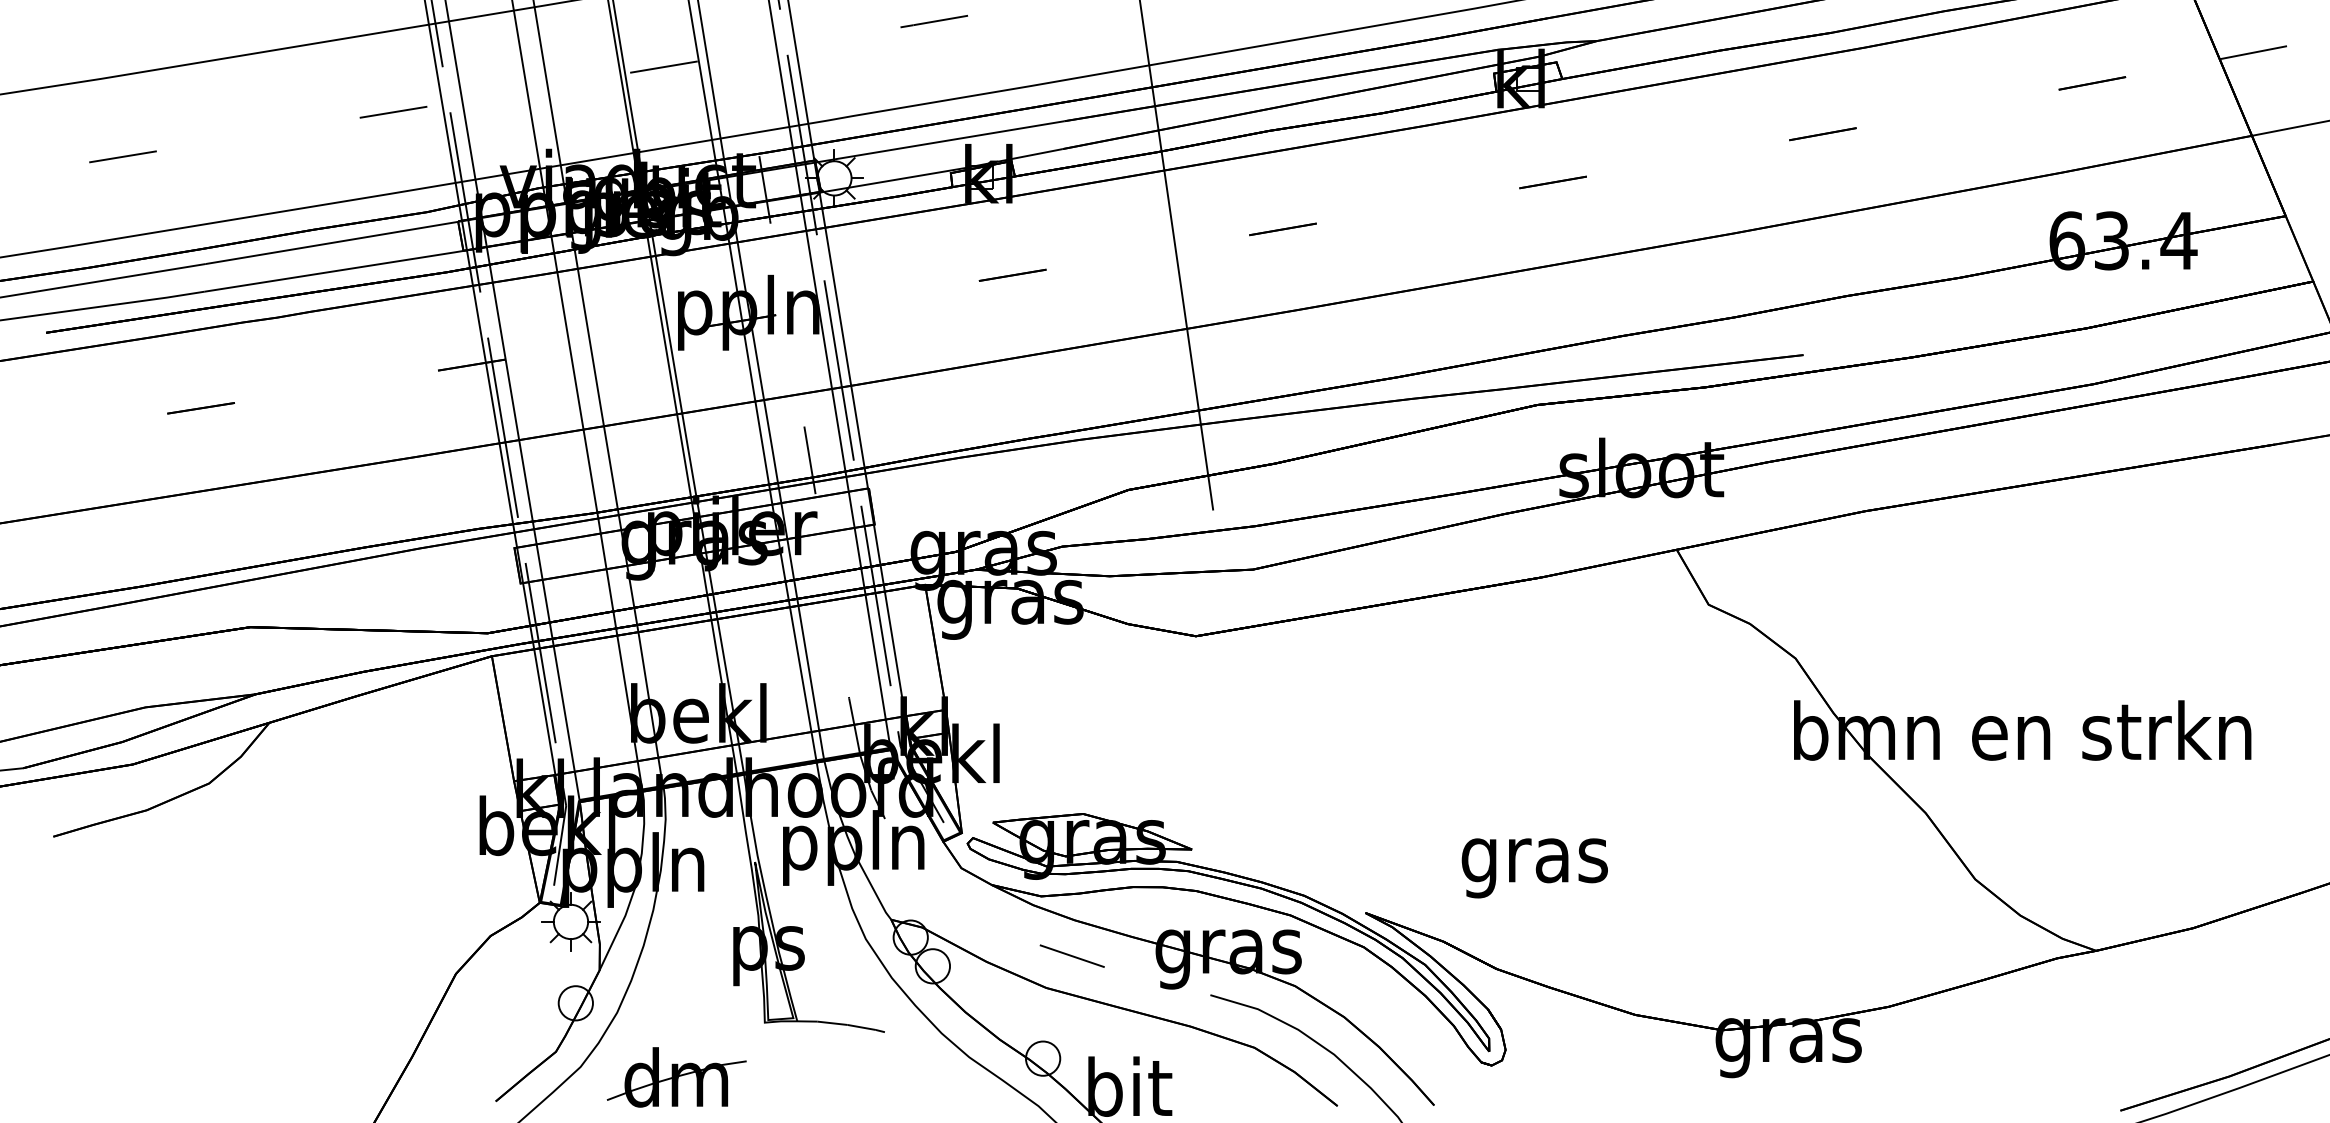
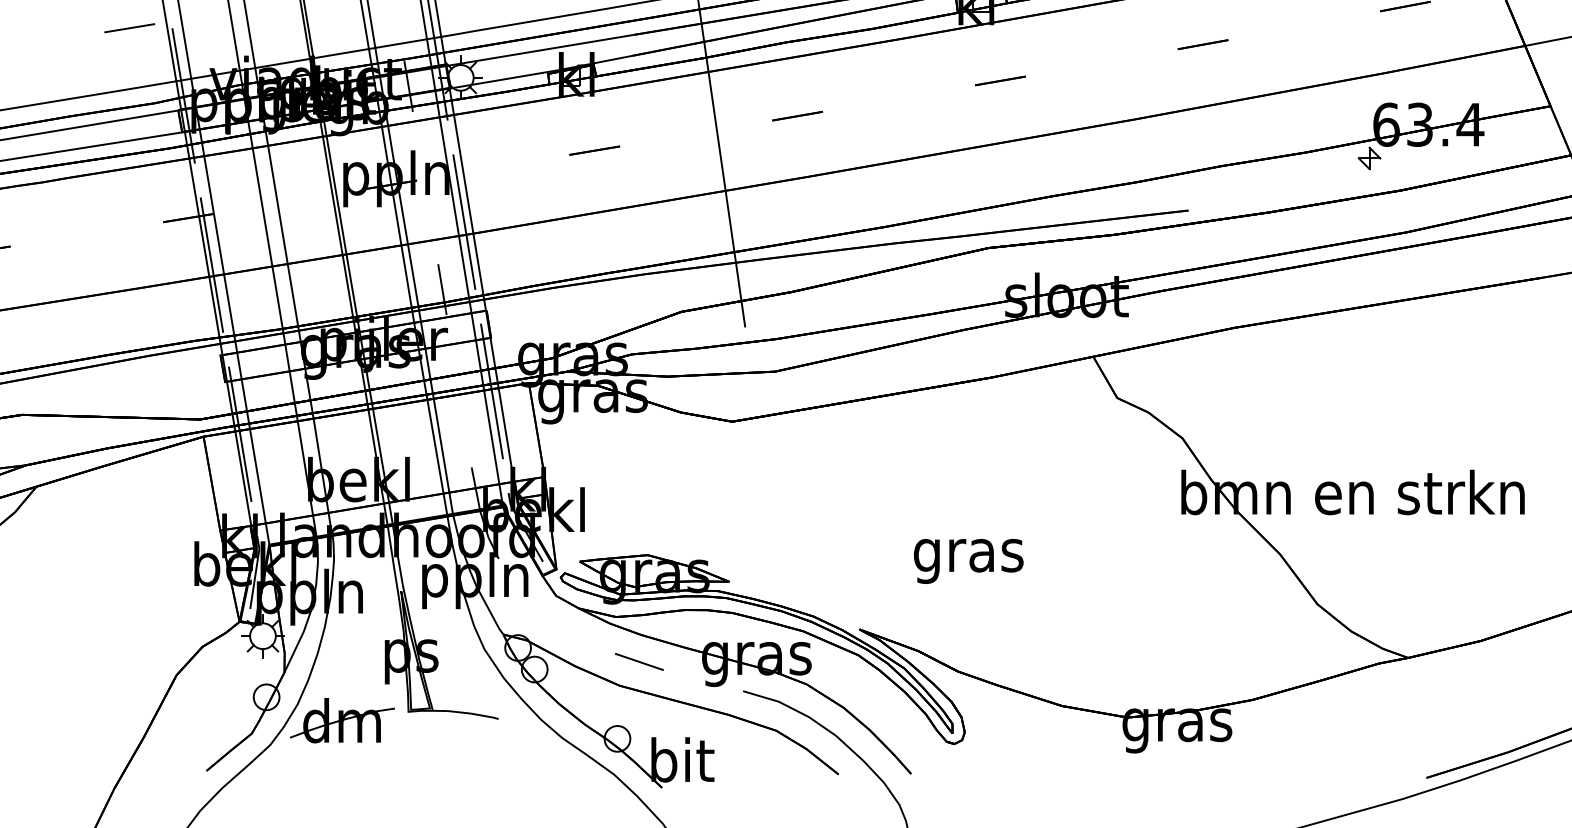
part: (2044, 285) -> (1369, 158), added
text: (1534, 868) -> (968, 561), moved
part: (676, 1077) -> (342, 720), moved

